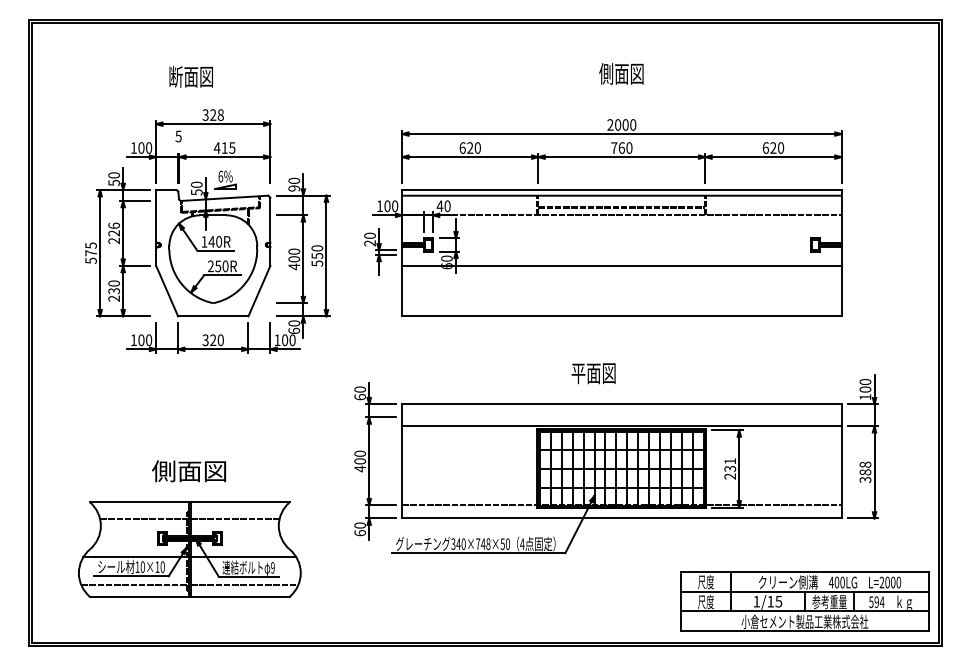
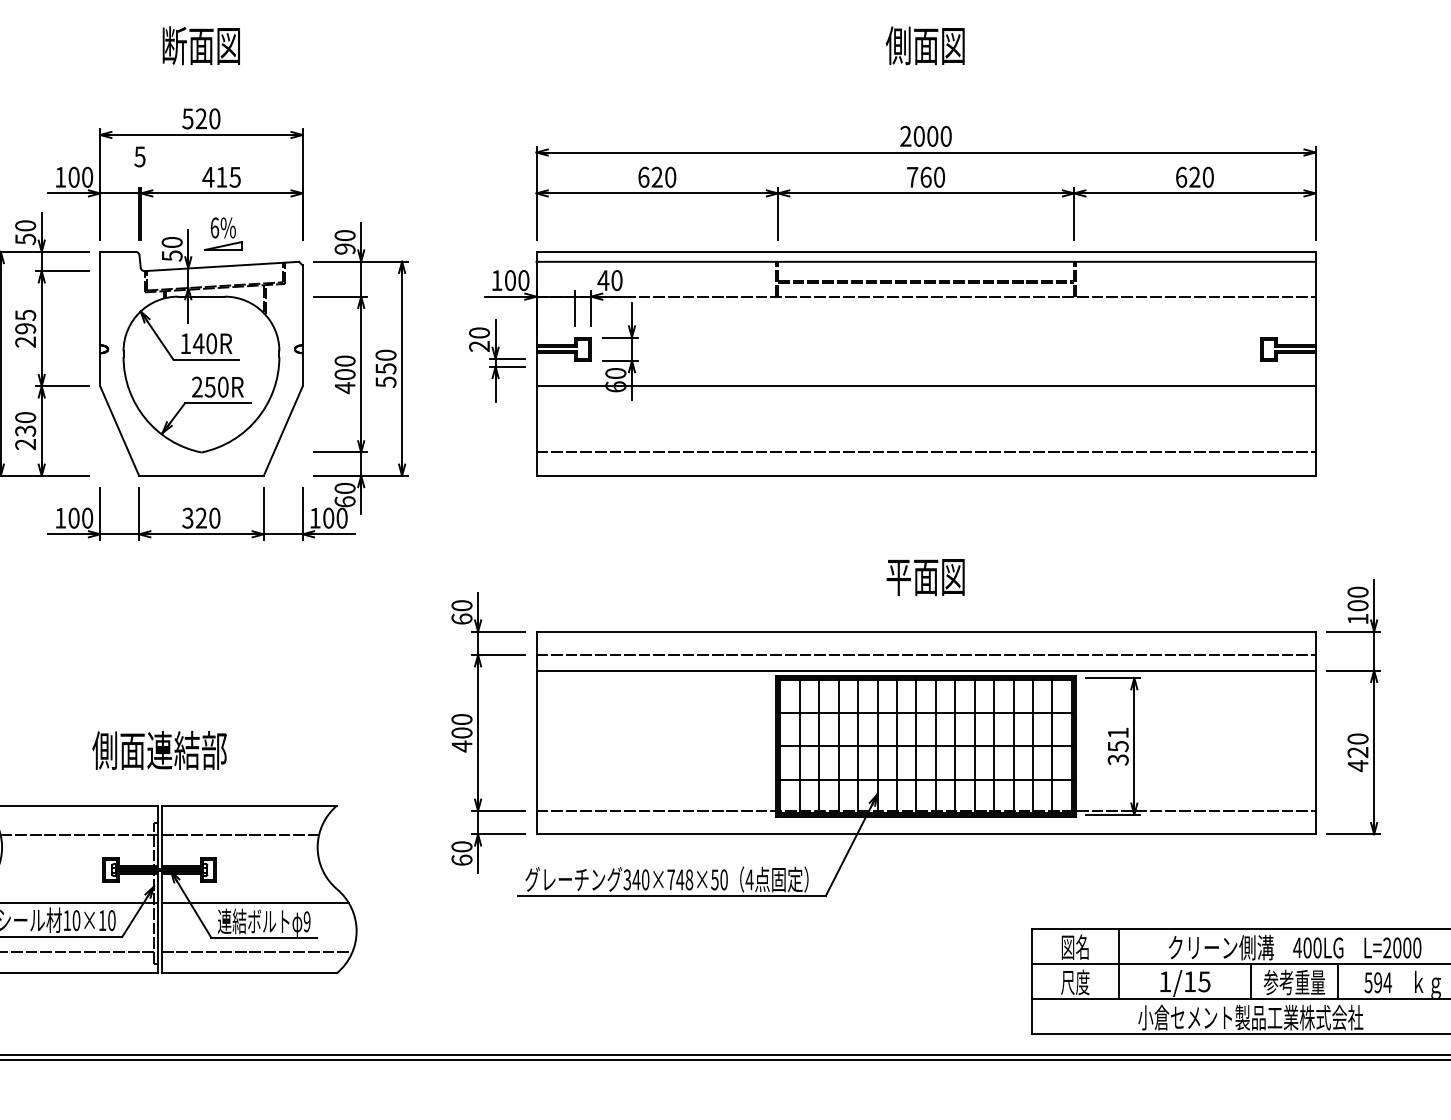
text: (190, 76) -> (200, 45), moved
text: (212, 114) -> (200, 117), 328 -> 520
text: (113, 229) -> (24, 321), 226 -> 295
line: (621, 303) -> (925, 453), added
text: (593, 373) -> (925, 577), moved
line: (621, 417) -> (925, 655), added
text: (189, 471) -> (159, 750), 側面図 -> 側面連結部
text: (730, 472) -> (1118, 752), 231 -> 351
text: (865, 472) -> (1358, 752), 388 -> 420
text: (705, 582) -> (1074, 947), 尺度 -> 図名

